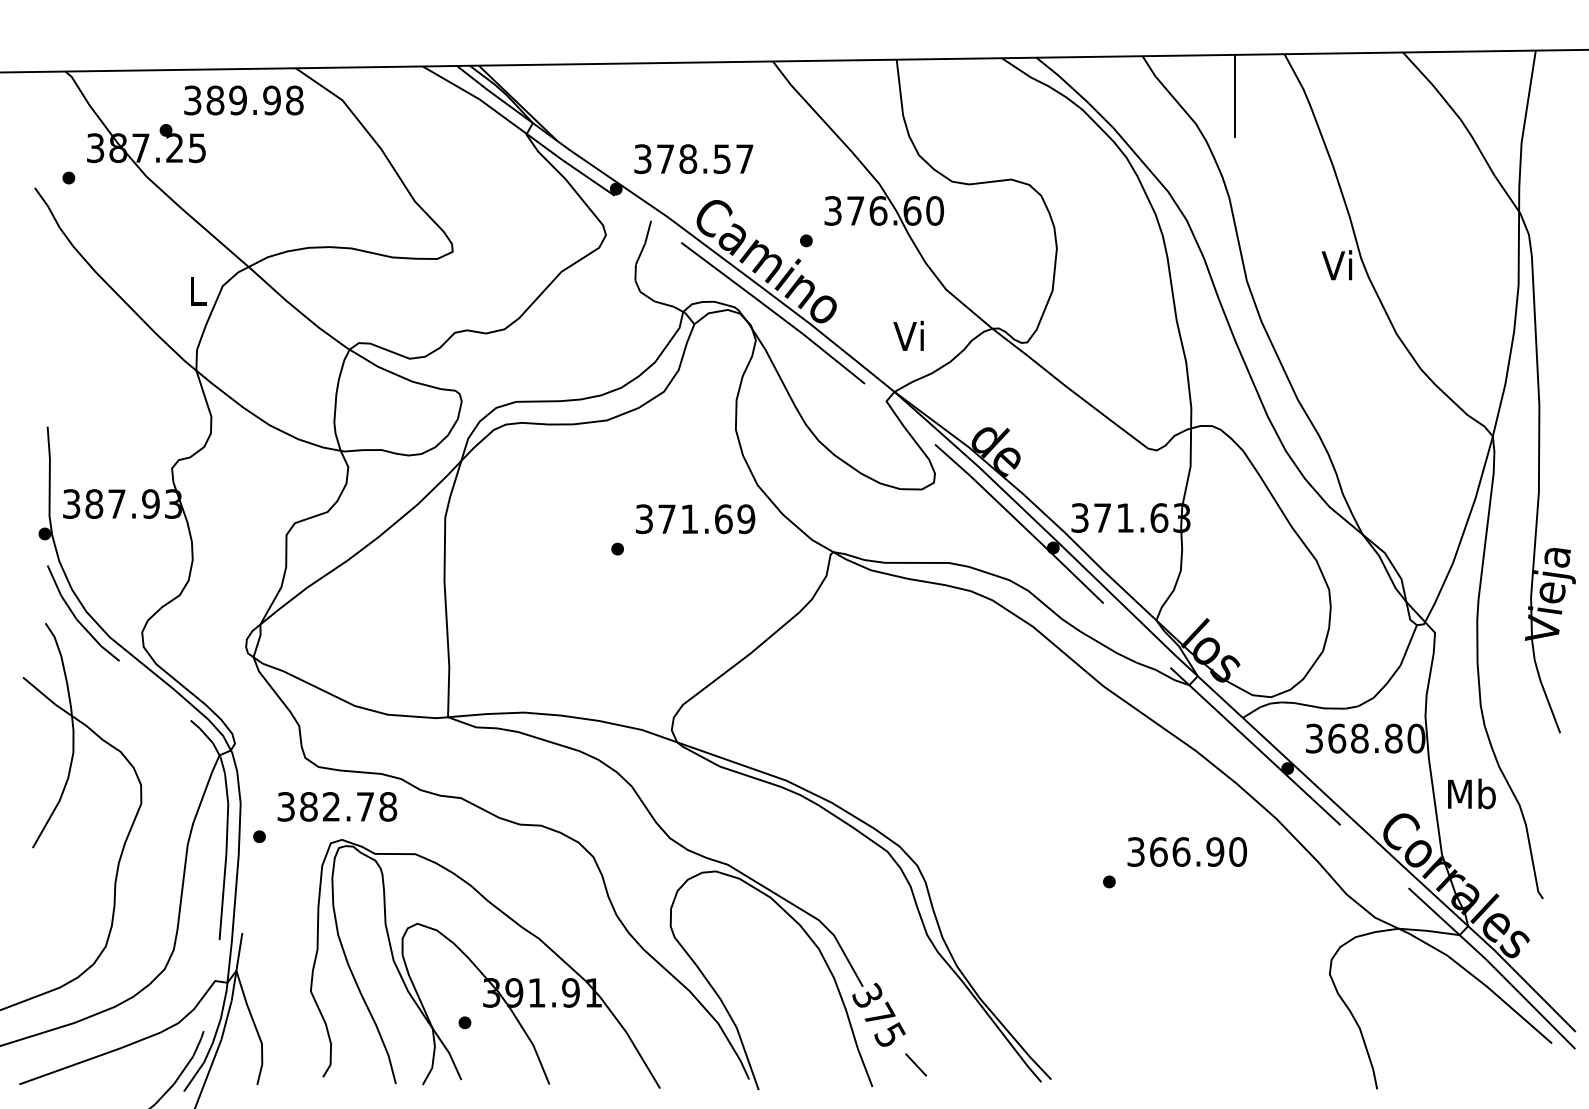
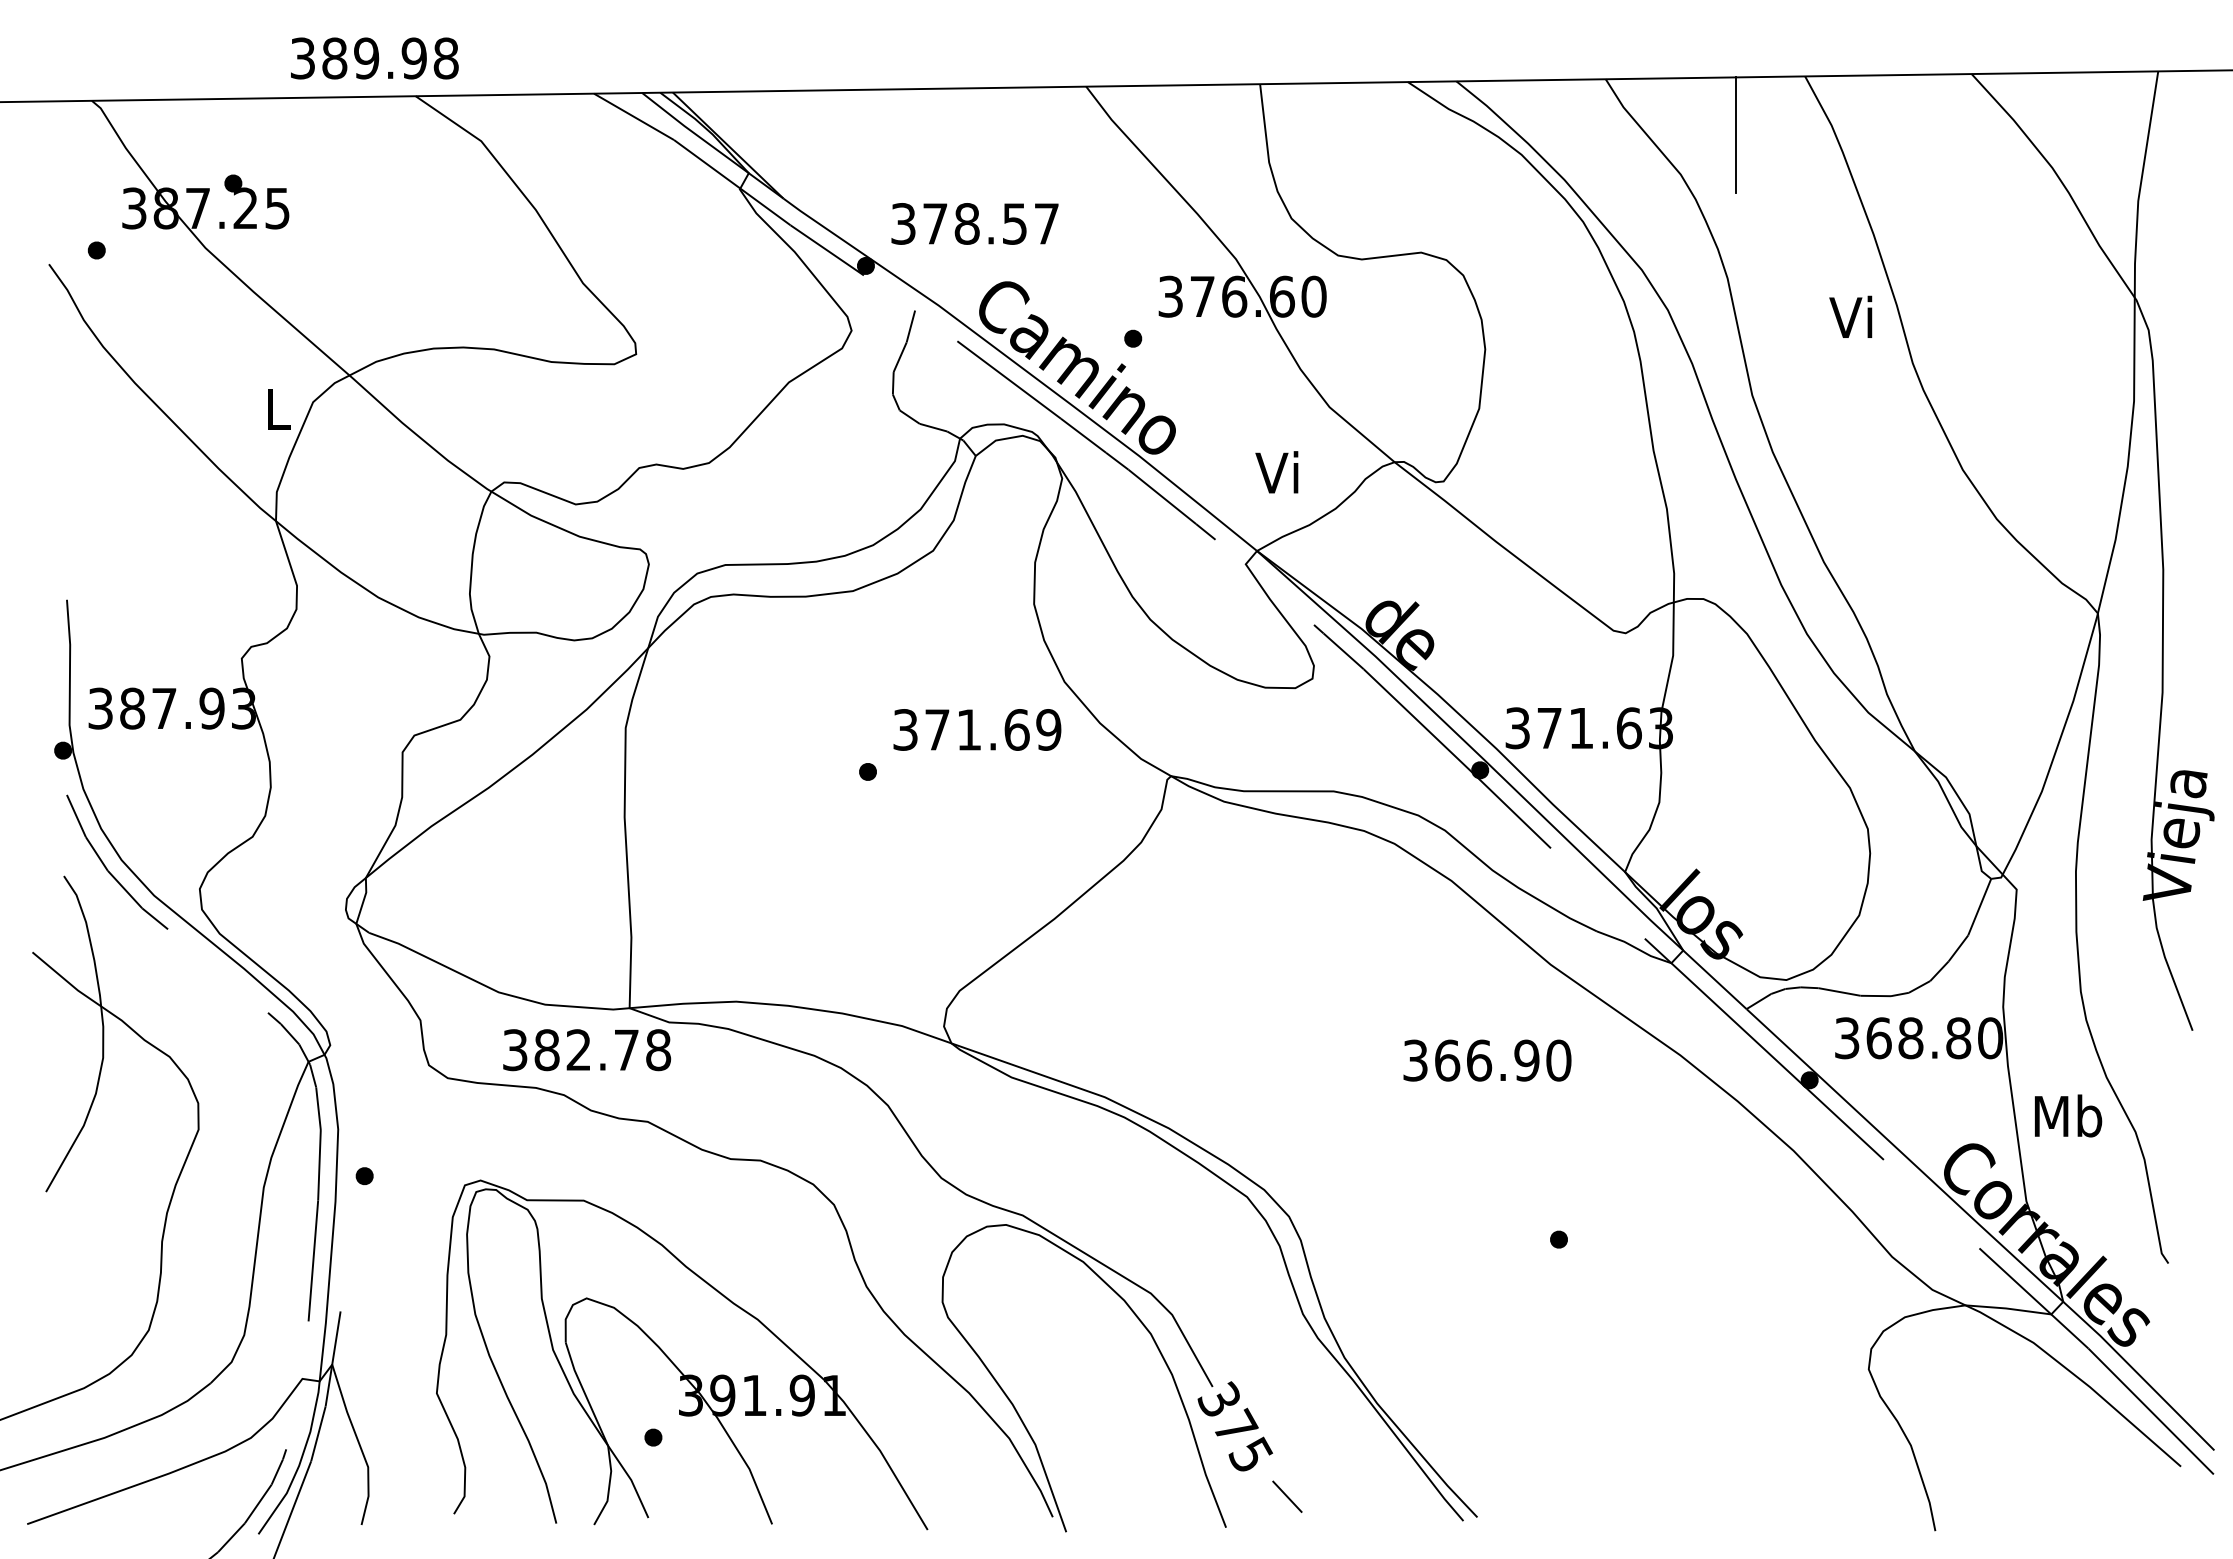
text: (243, 100) -> (374, 58), moved
text: (1336, 264) -> (1850, 316), moved
text: (337, 807) -> (587, 1050), moved
text: (1187, 851) -> (1487, 1060), moved

